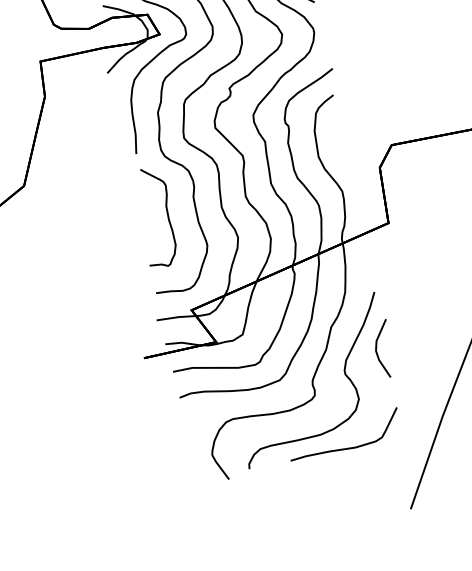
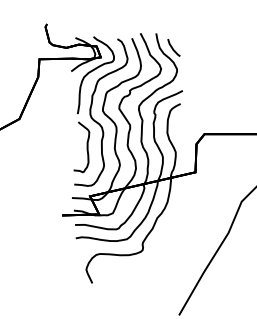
part: (342, 374) -> (158, 242), removed

